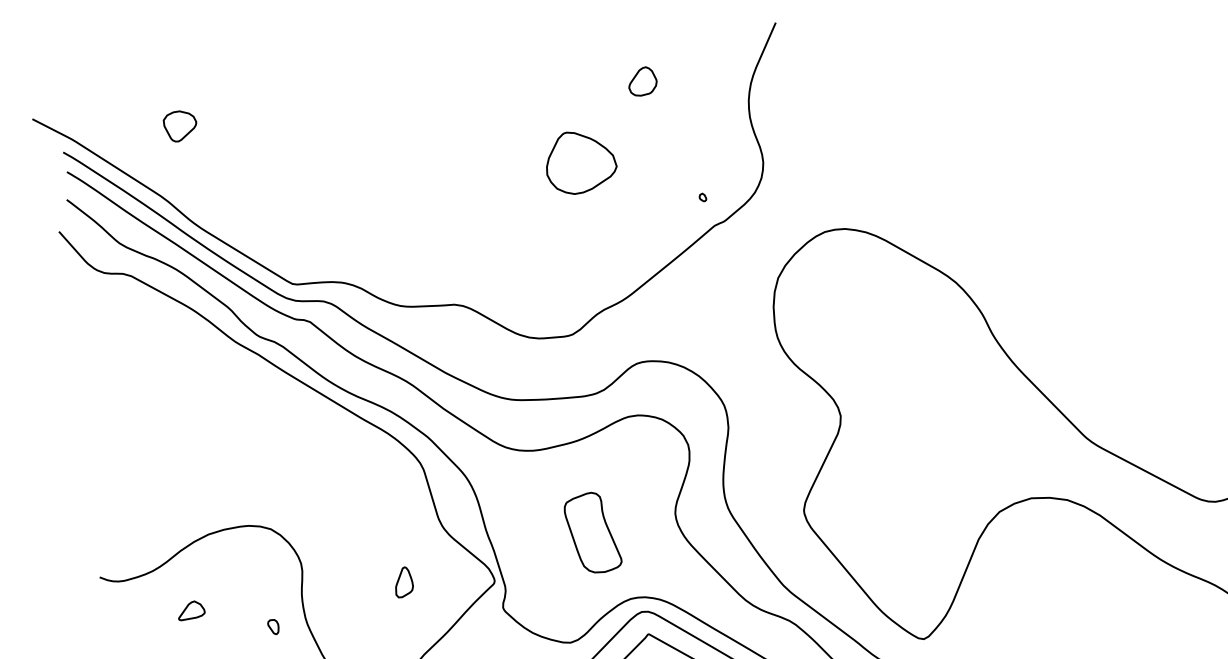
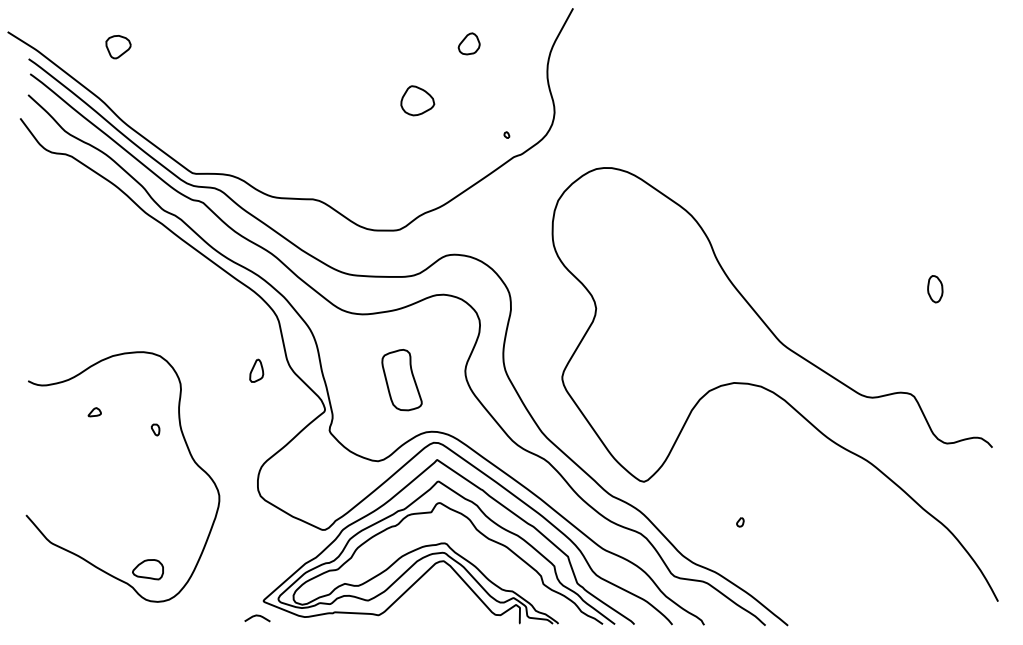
part: (580, 162) -> (417, 100), size x0.62
part: (403, 581) -> (256, 370), moved
part: (190, 611) -> (94, 412), size x0.62

